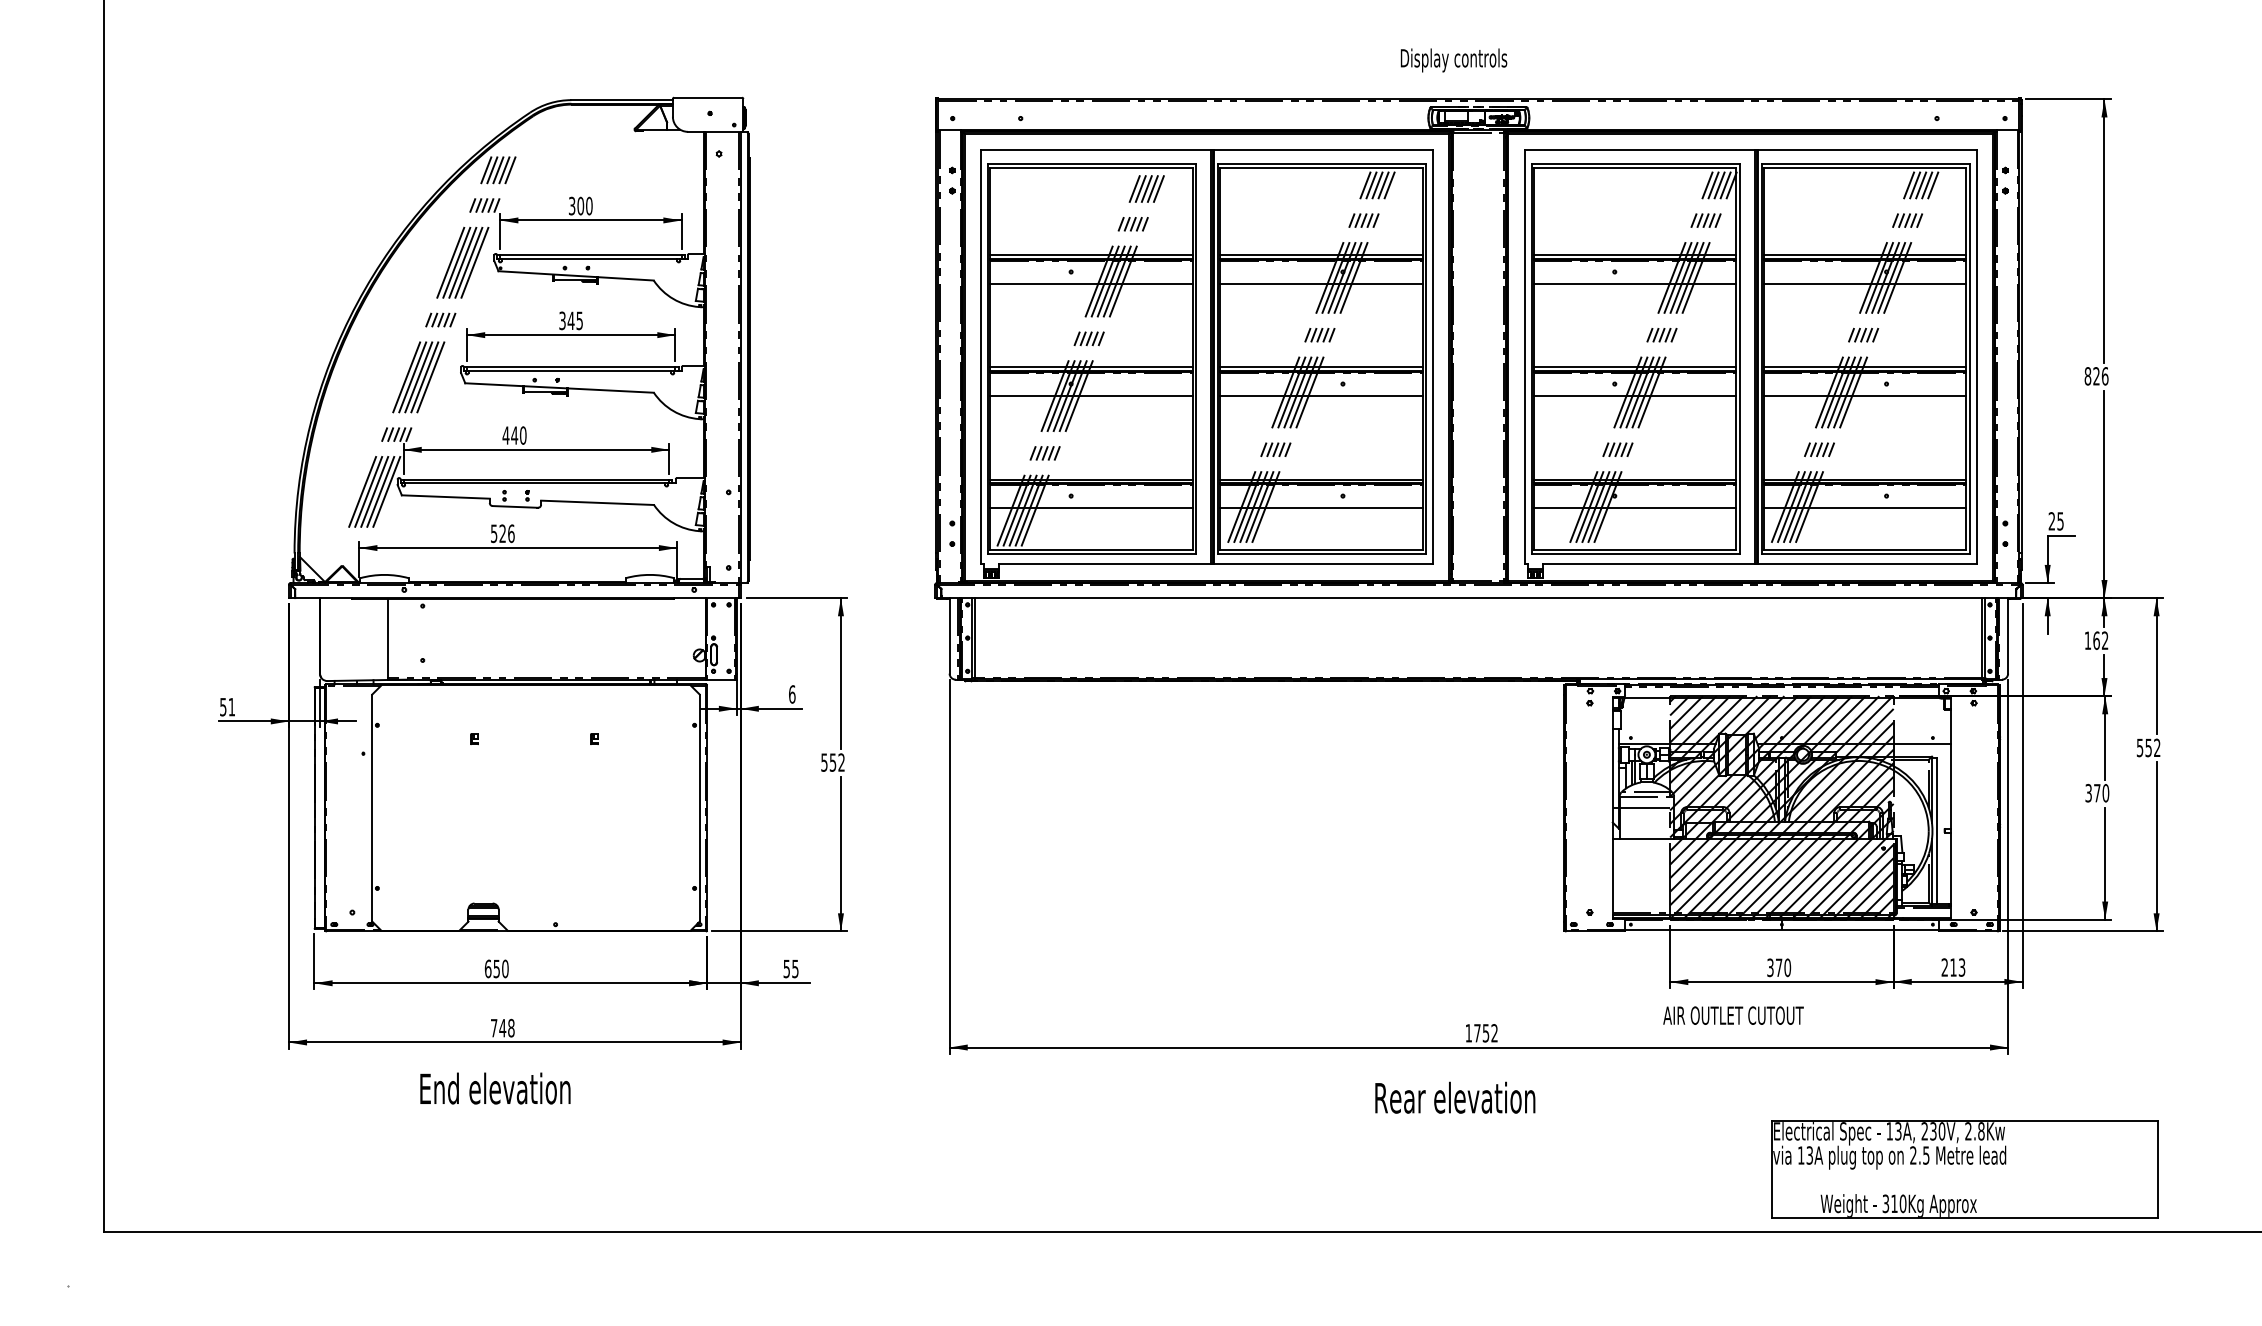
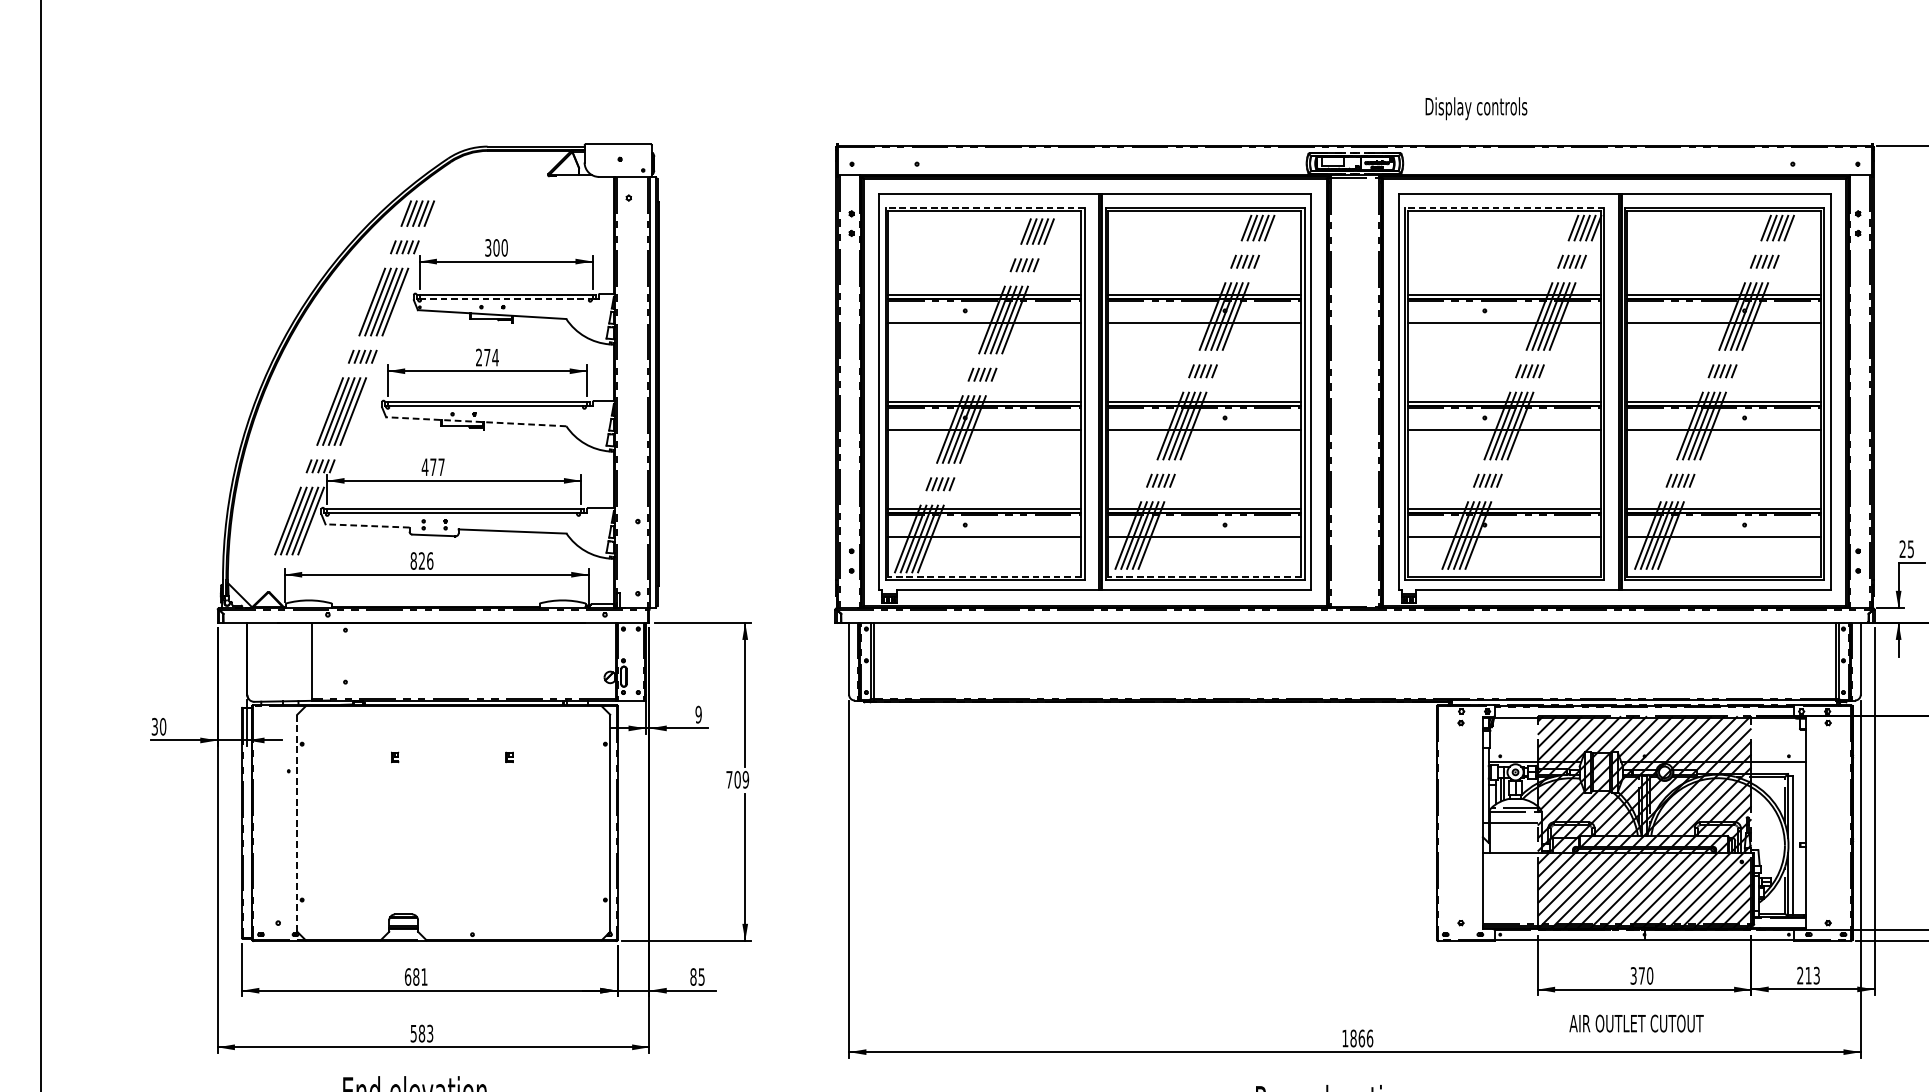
text: (1453, 60) -> (1475, 108), moved
line: (1091, 163) -> (984, 207), solid -> dashed
line: (1635, 163) -> (1504, 207), solid -> dashed
line: (590, 259) -> (505, 298), solid -> dashed
text: (571, 320) -> (487, 357), 345 -> 274
line: (559, 387) -> (476, 421), solid -> dashed
text: (518, 435) -> (437, 467), 440 -> 477
line: (445, 497) -> (367, 526), solid -> dashed
text: (493, 533) -> (413, 560), 526 -> 826
line: (1090, 549) -> (983, 576), solid -> dashed
line: (1320, 549) -> (1203, 576), solid -> dashed
text: (791, 694) -> (697, 714), 6 -> 9
text: (227, 706) -> (158, 726), 51 -> 30
text: (832, 762) -> (737, 779), 552 -> 709
line: (372, 808) -> (297, 823), solid -> dashed
text: (500, 968) -> (419, 976), 650 -> 681
text: (786, 968) -> (693, 976), 55 -> 85
text: (1733, 1015) -> (1636, 1023), moved
text: (502, 1027) -> (421, 1032), 748 -> 583
text: (1486, 1033) -> (1362, 1038), 1752 -> 1866

